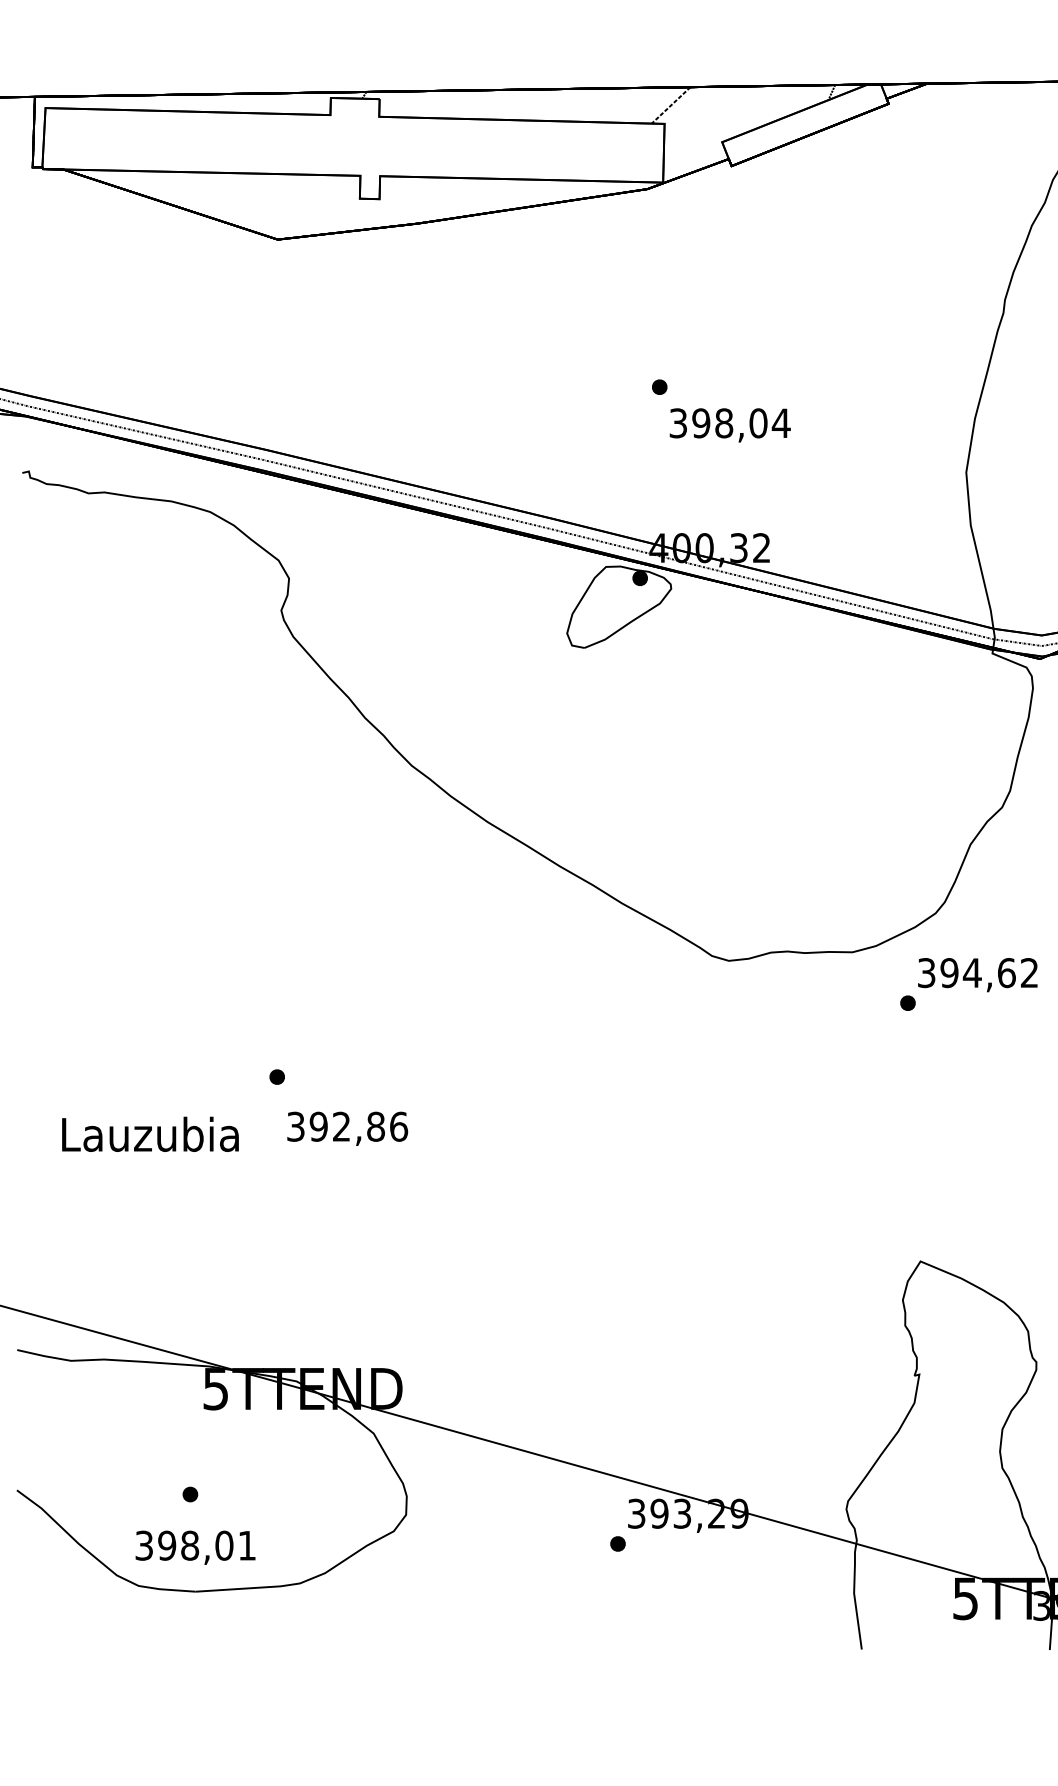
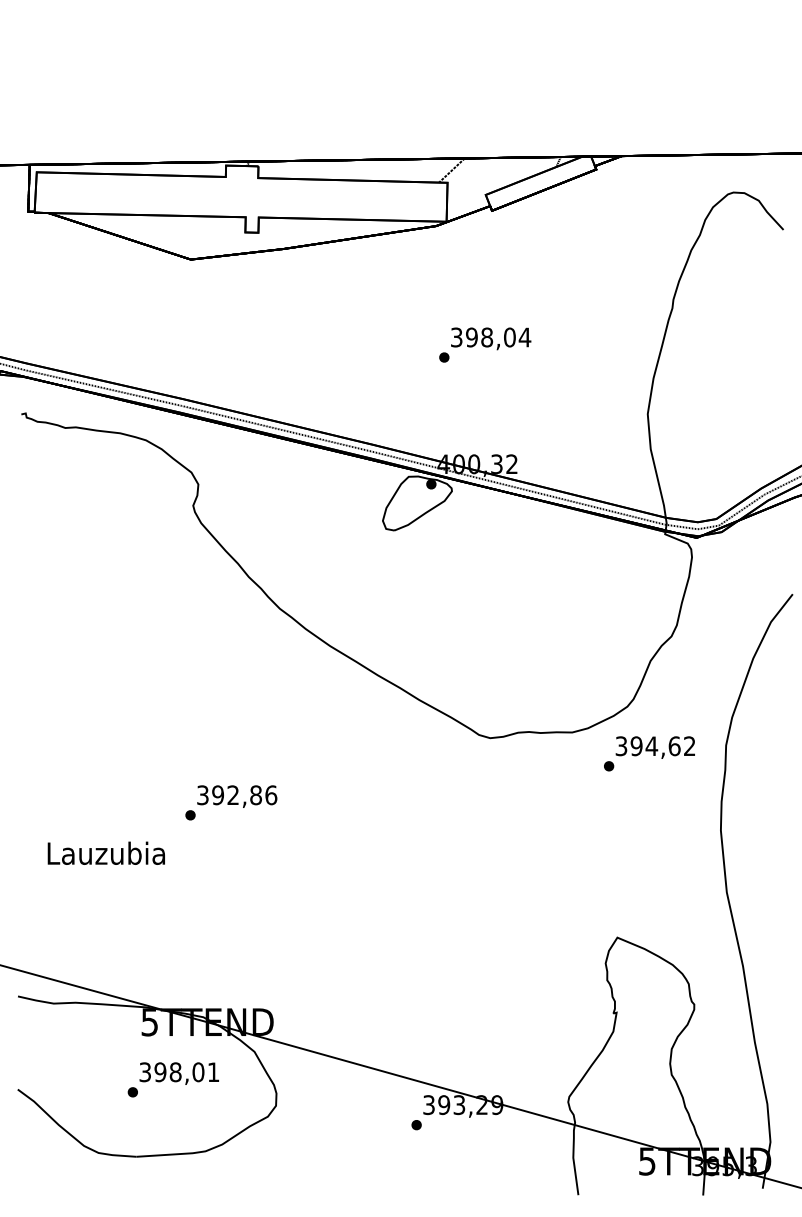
text: (730, 424) -> (491, 338), moved
text: (348, 1128) -> (237, 796), moved
text: (194, 1547) -> (178, 1073), moved

